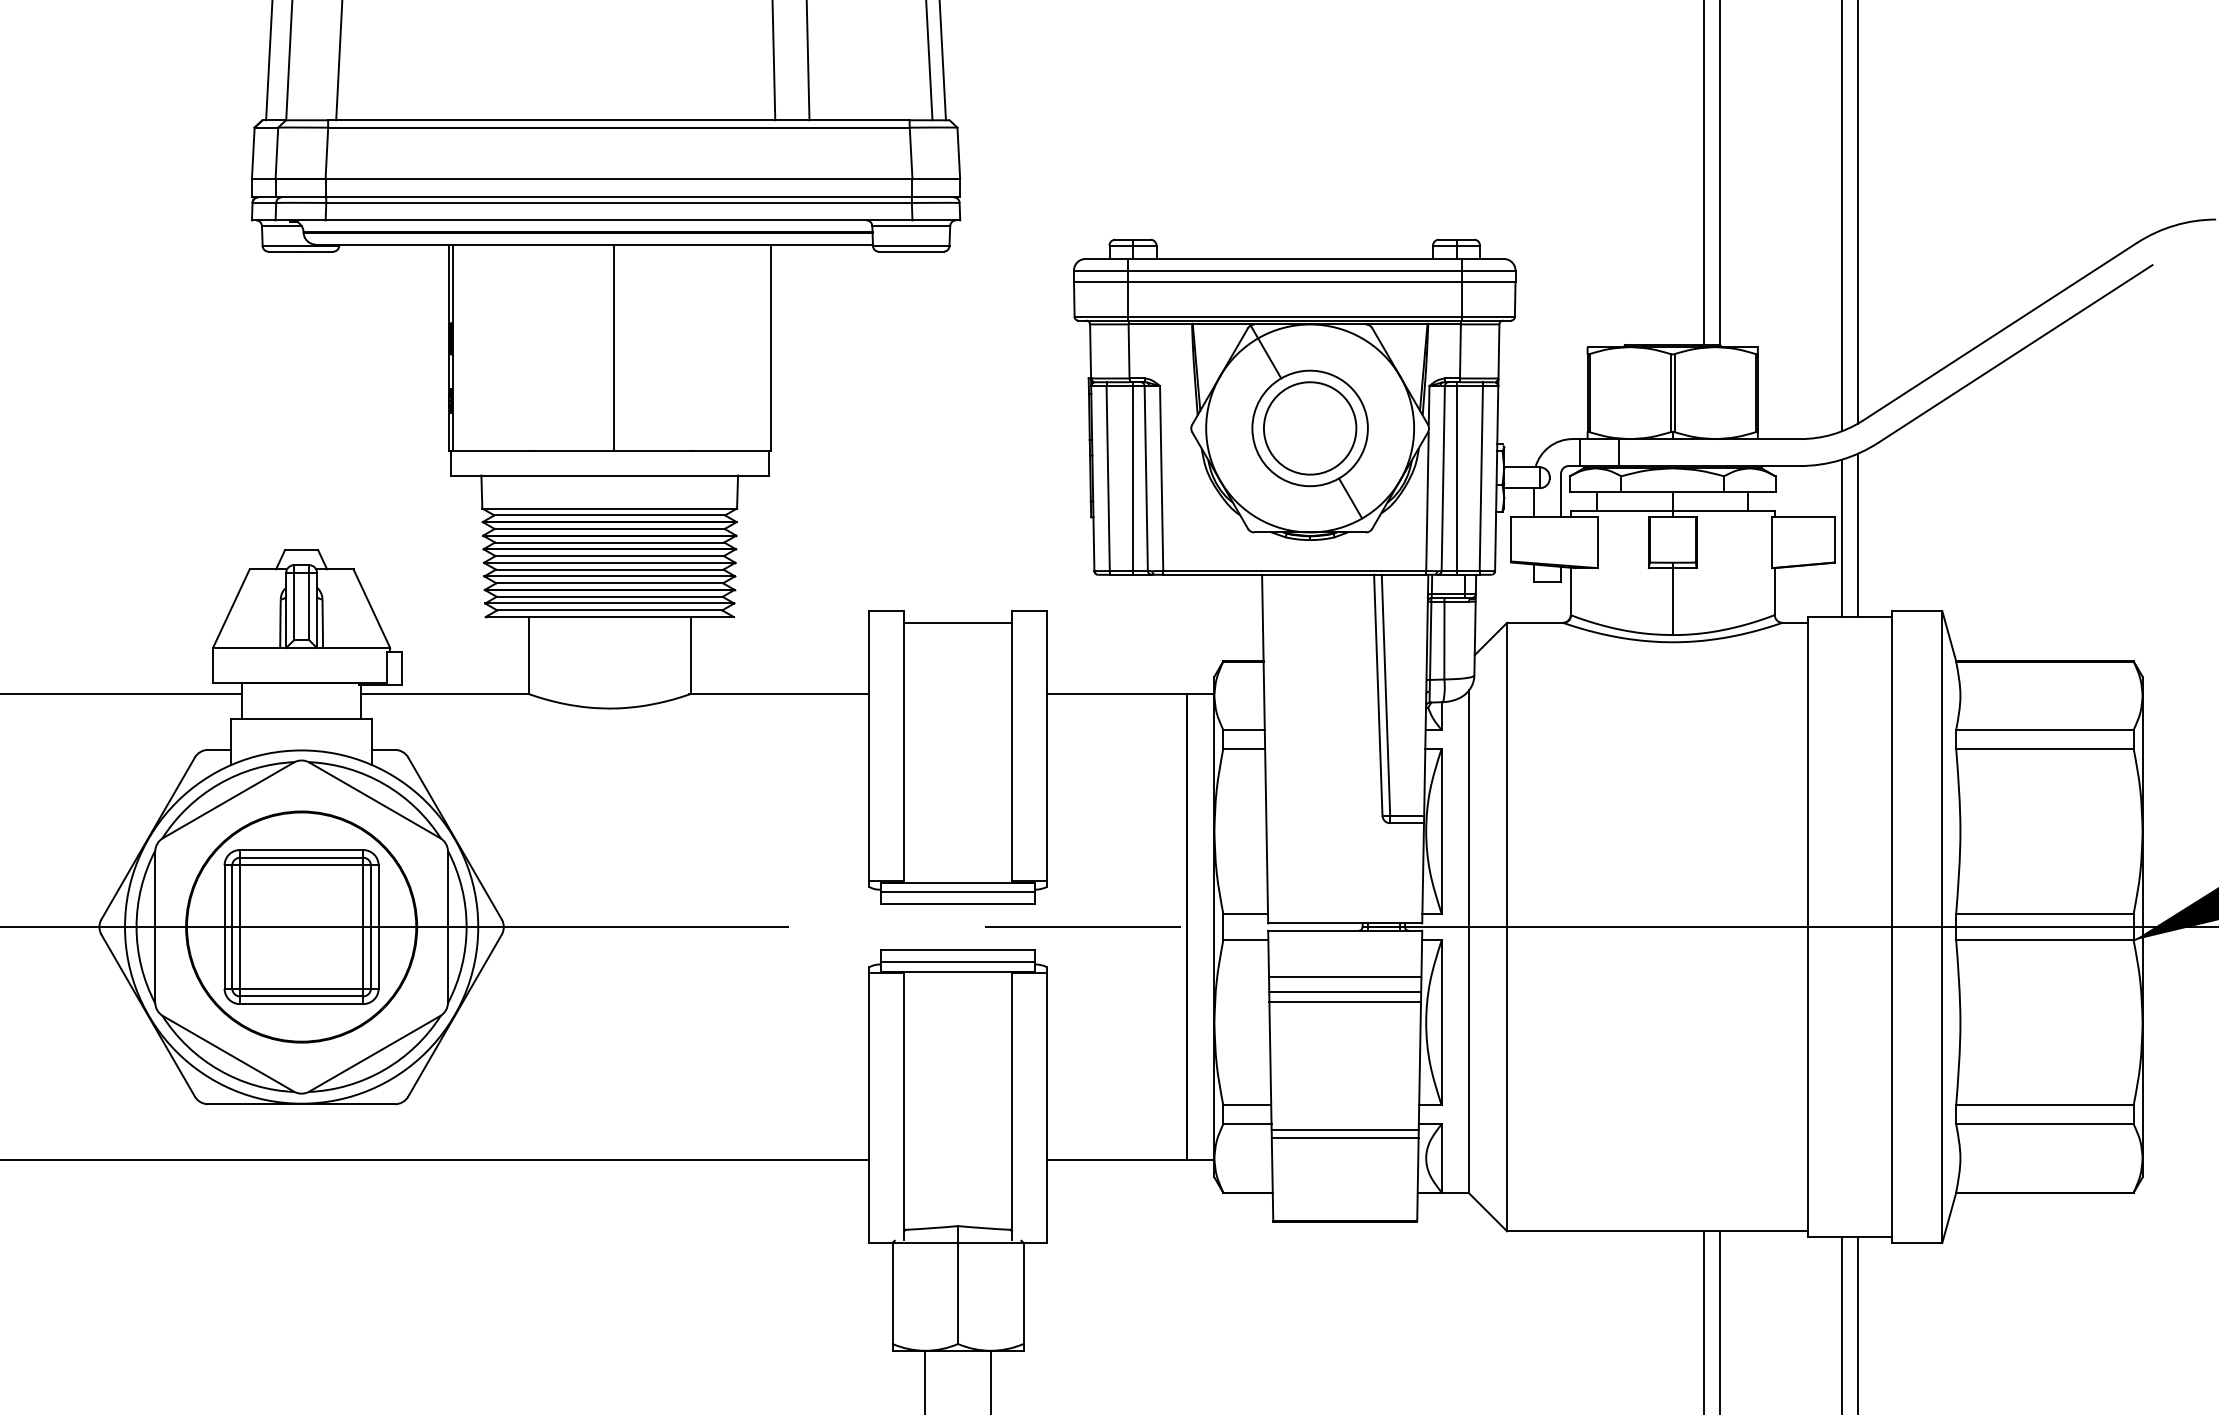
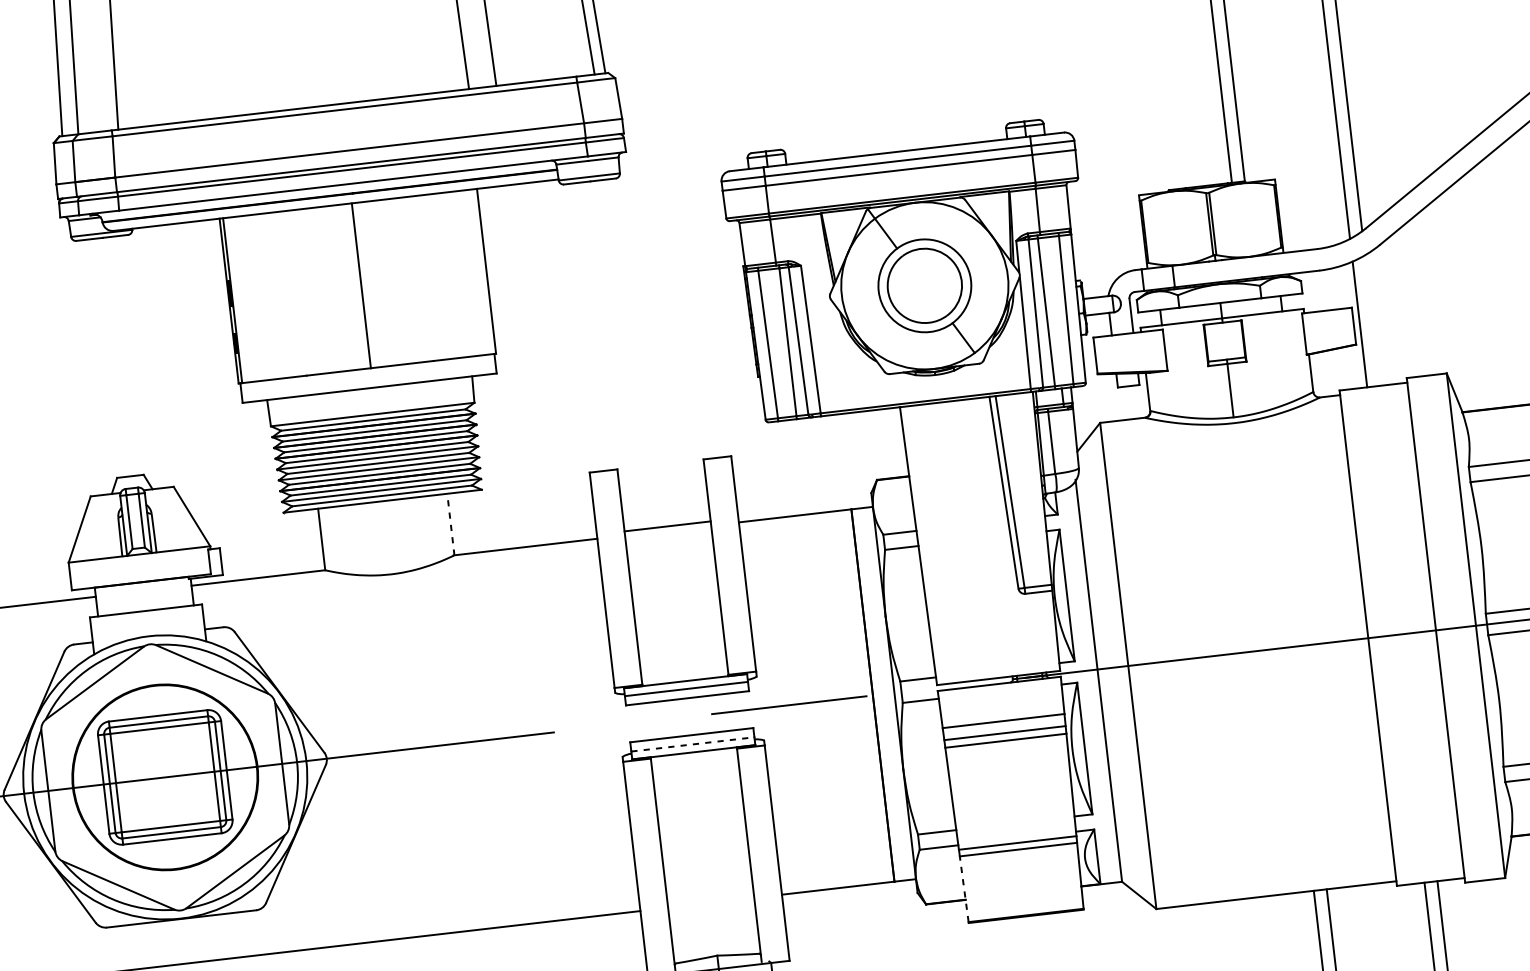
line: (1858, 535) -> (1372, 320), removed
line: (957, 622) -> (667, 526), moved
line: (690, 655) -> (450, 524), solid -> dashed
line: (958, 961) -> (693, 744), solid -> dashed
line: (1272, 1178) -> (964, 888), solid -> dashed

